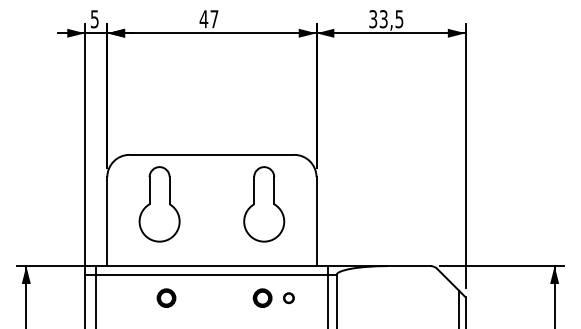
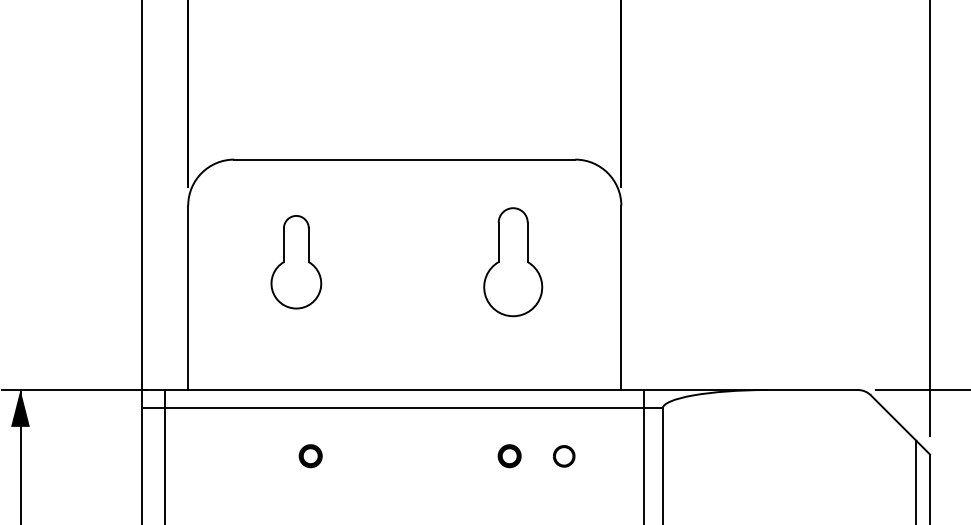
part: (159, 204) -> (296, 262), size x0.6
part: (264, 204) -> (513, 262), size x0.7
part: (166, 297) -> (310, 454), size x0.6
part: (262, 297) -> (509, 454), size x0.6

